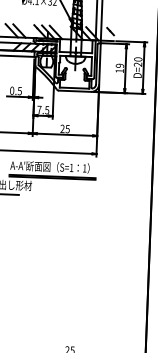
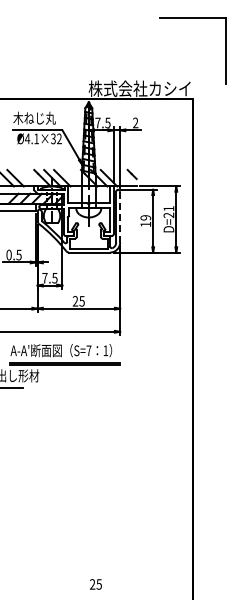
text: (137, 59) -> (168, 208), D=20 -> D=21
line: (100, 64) -> (120, 217), solid -> dashed
text: (71, 167) -> (88, 350), S=1 -> S=7

